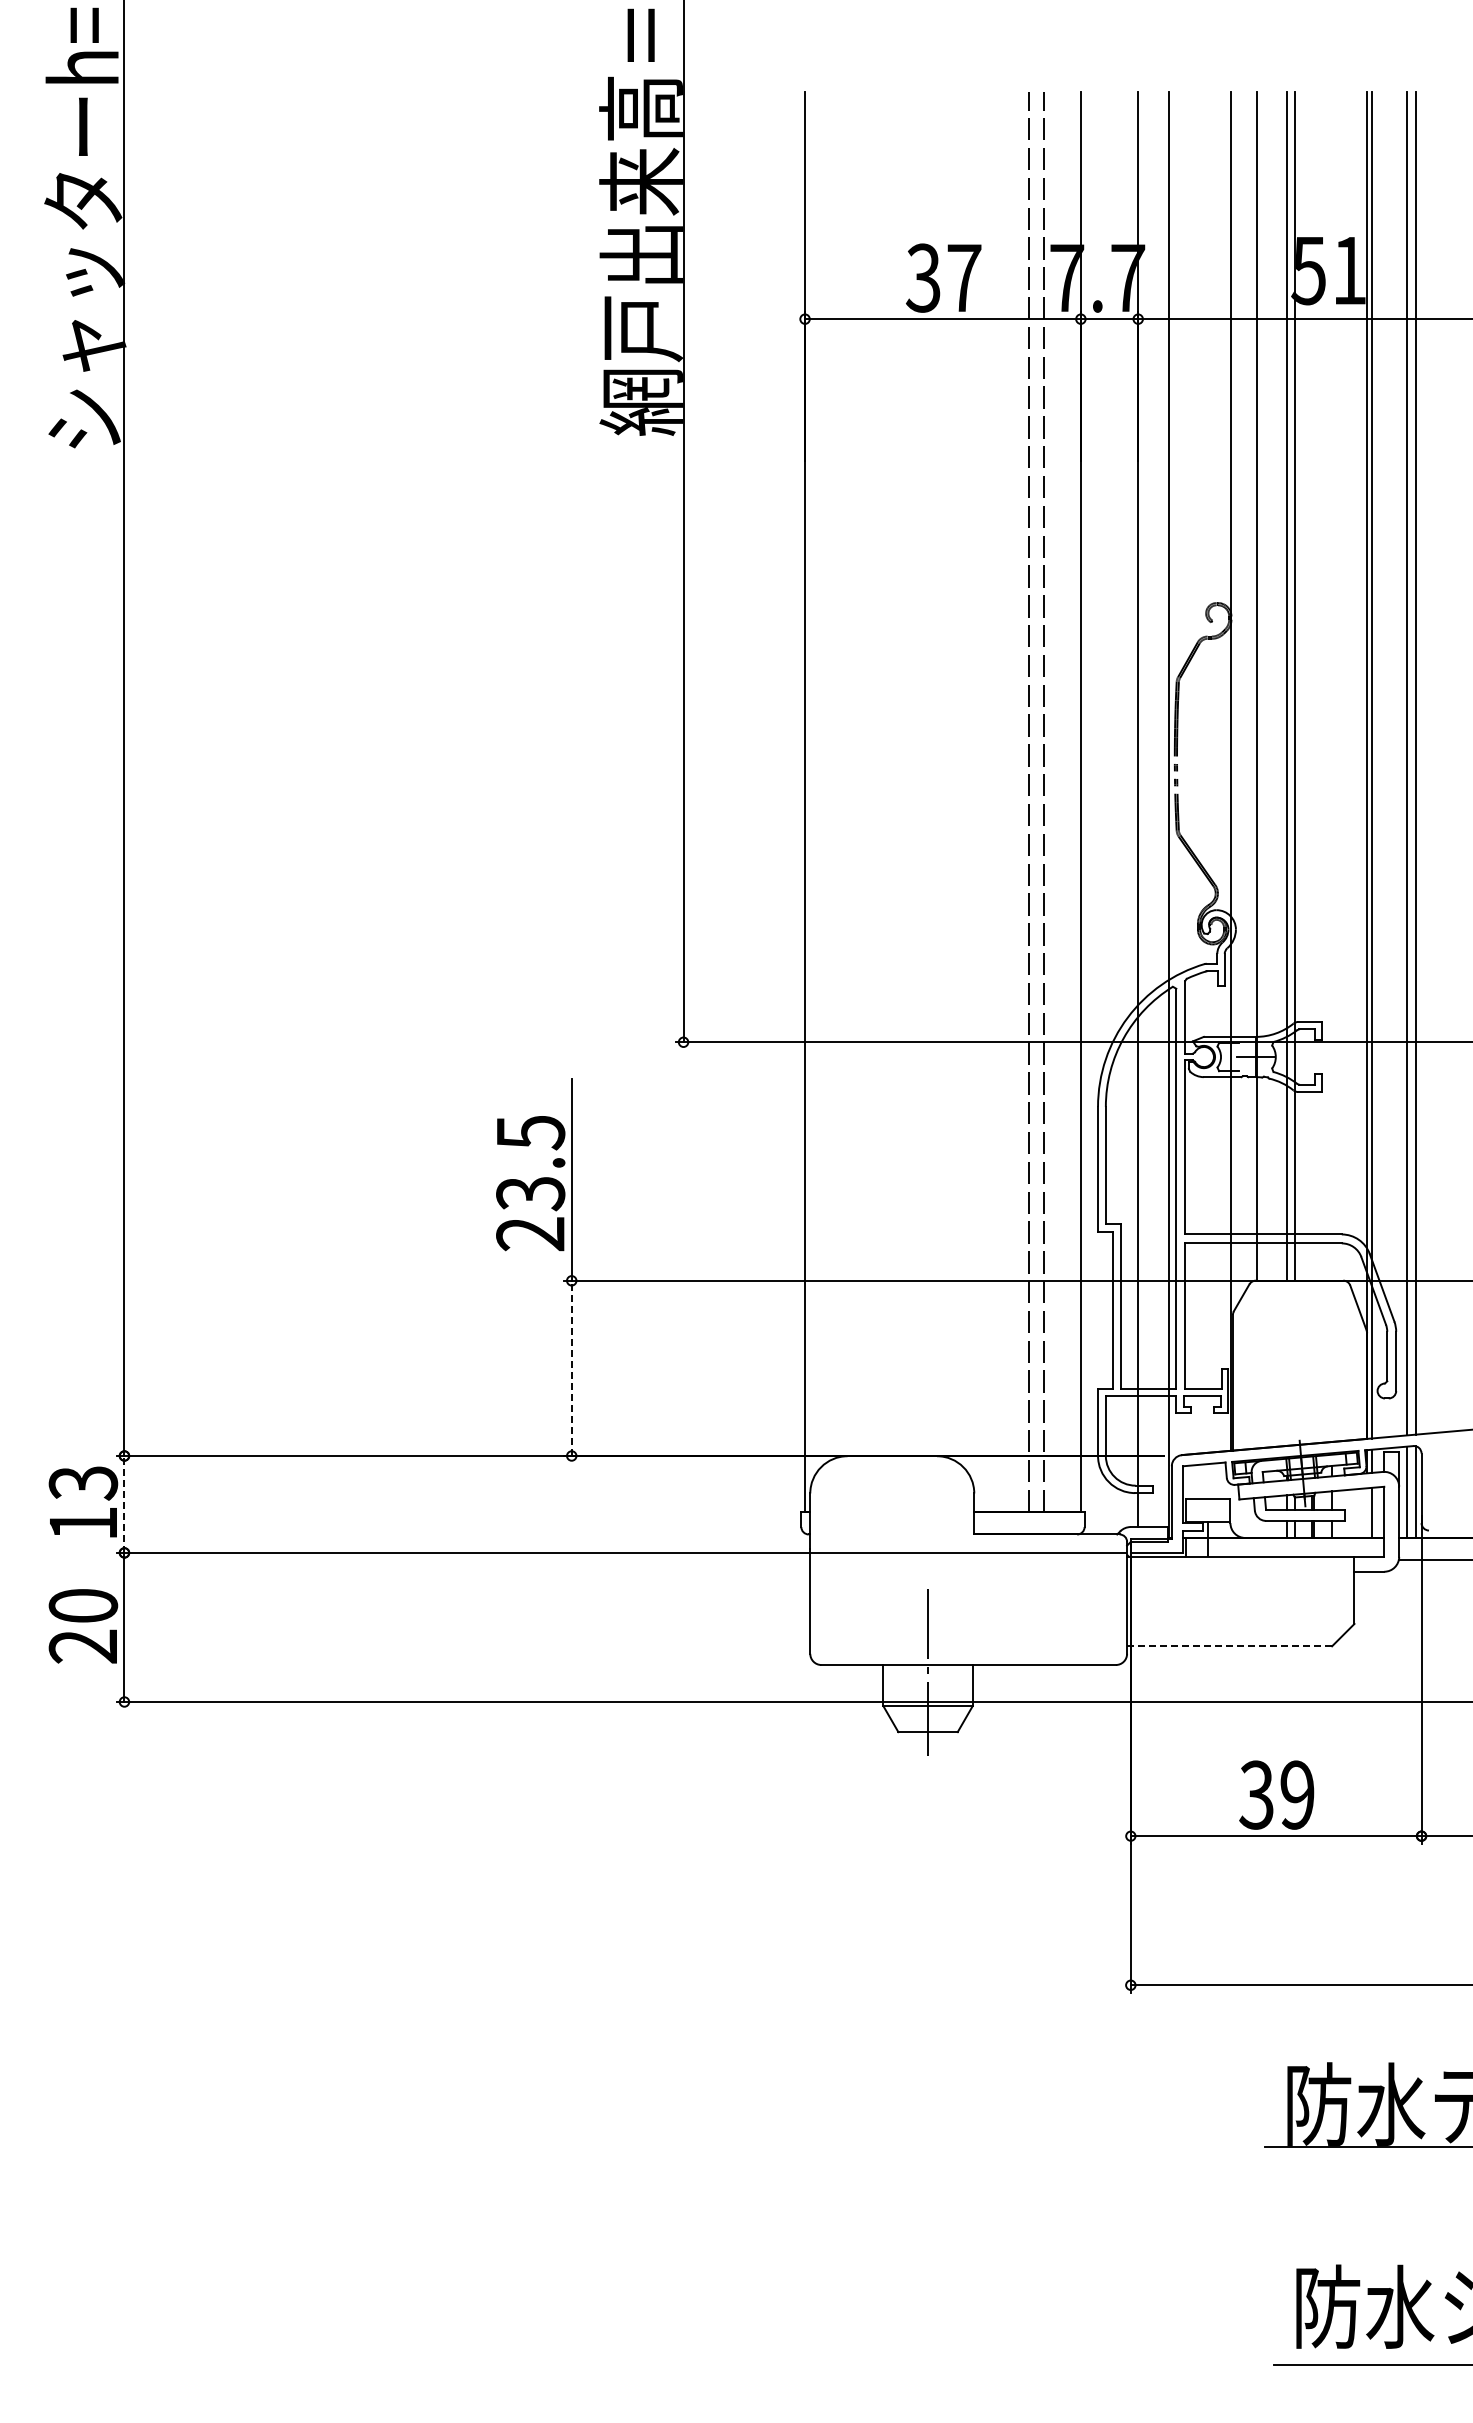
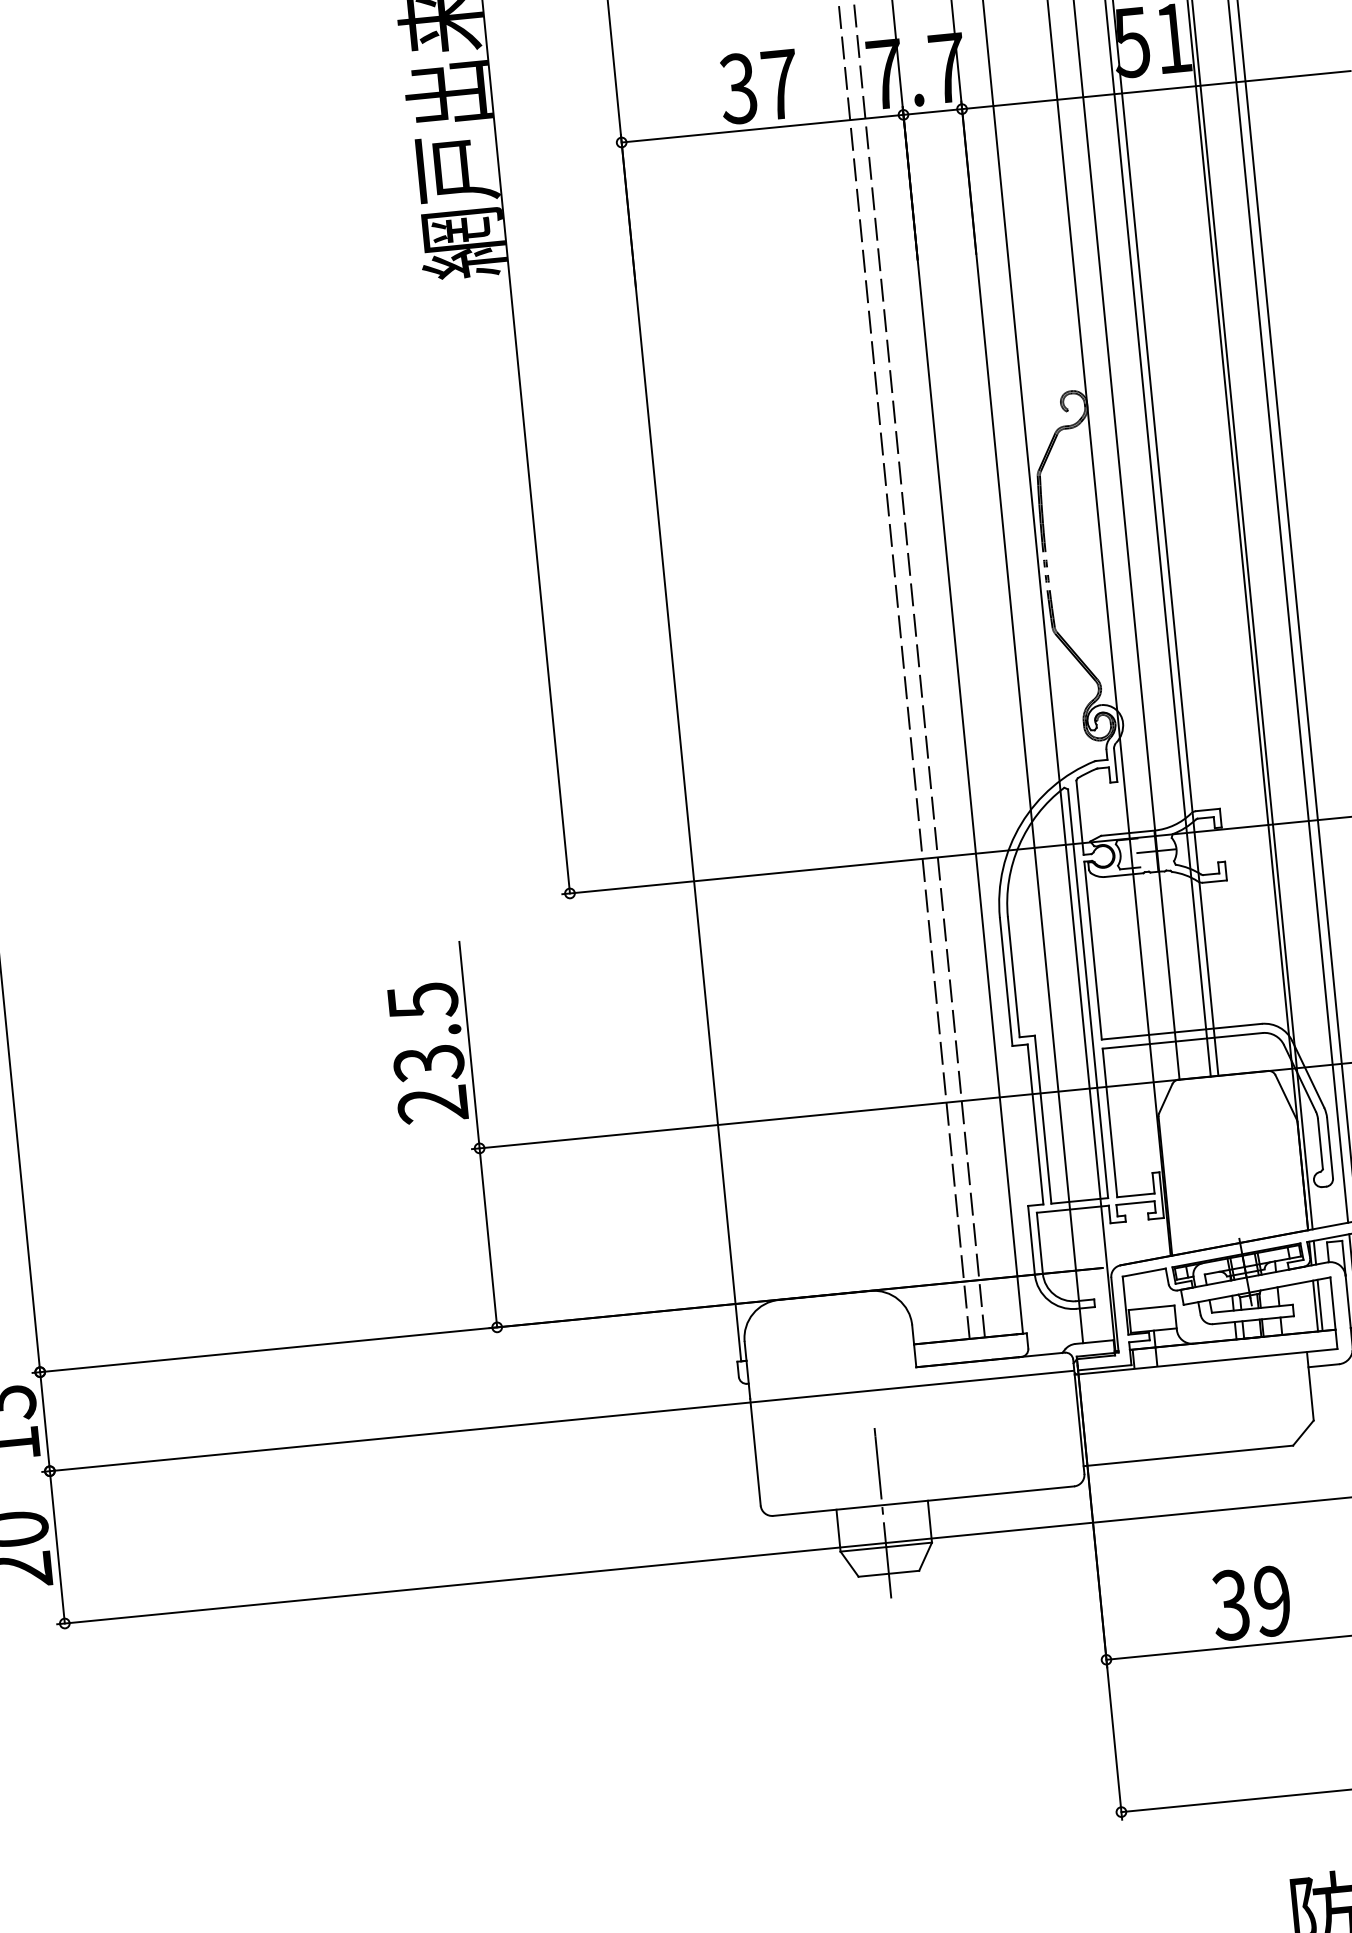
line: (571, 1368) -> (488, 1238), dashed -> solid
line: (124, 1503) -> (44, 1420), dashed -> solid
line: (1367, 1513) -> (1315, 1306), added
line: (1230, 1646) -> (1189, 1456), dashed -> solid

